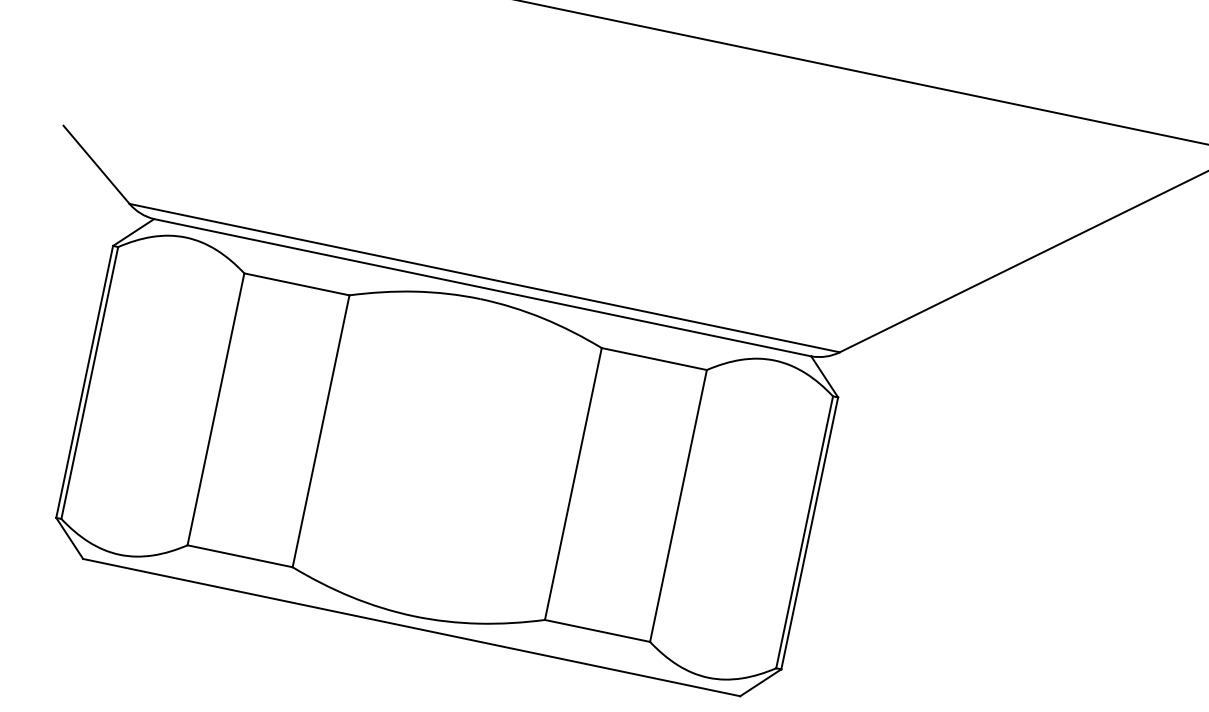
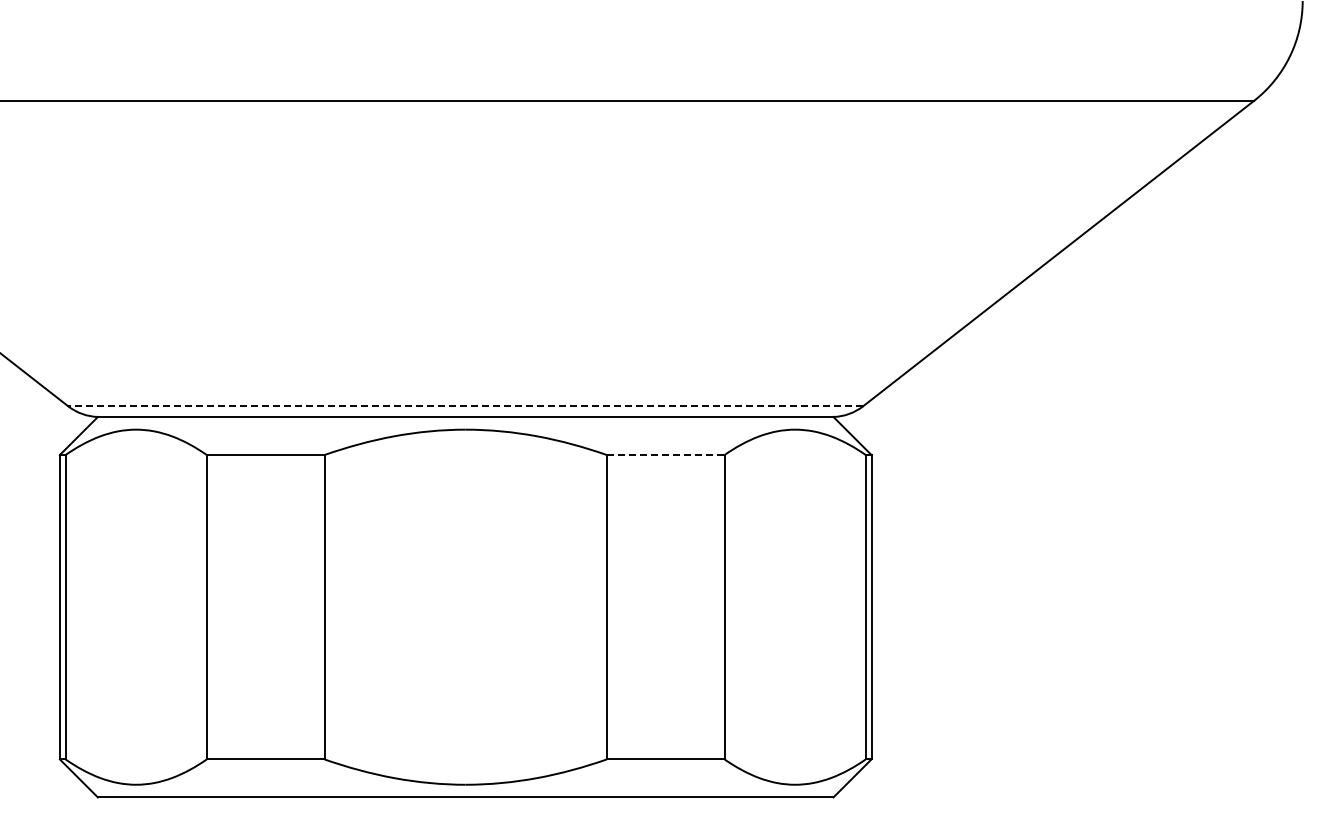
line: (484, 278) -> (465, 406), solid -> dashed
line: (654, 359) -> (665, 455), solid -> dashed

